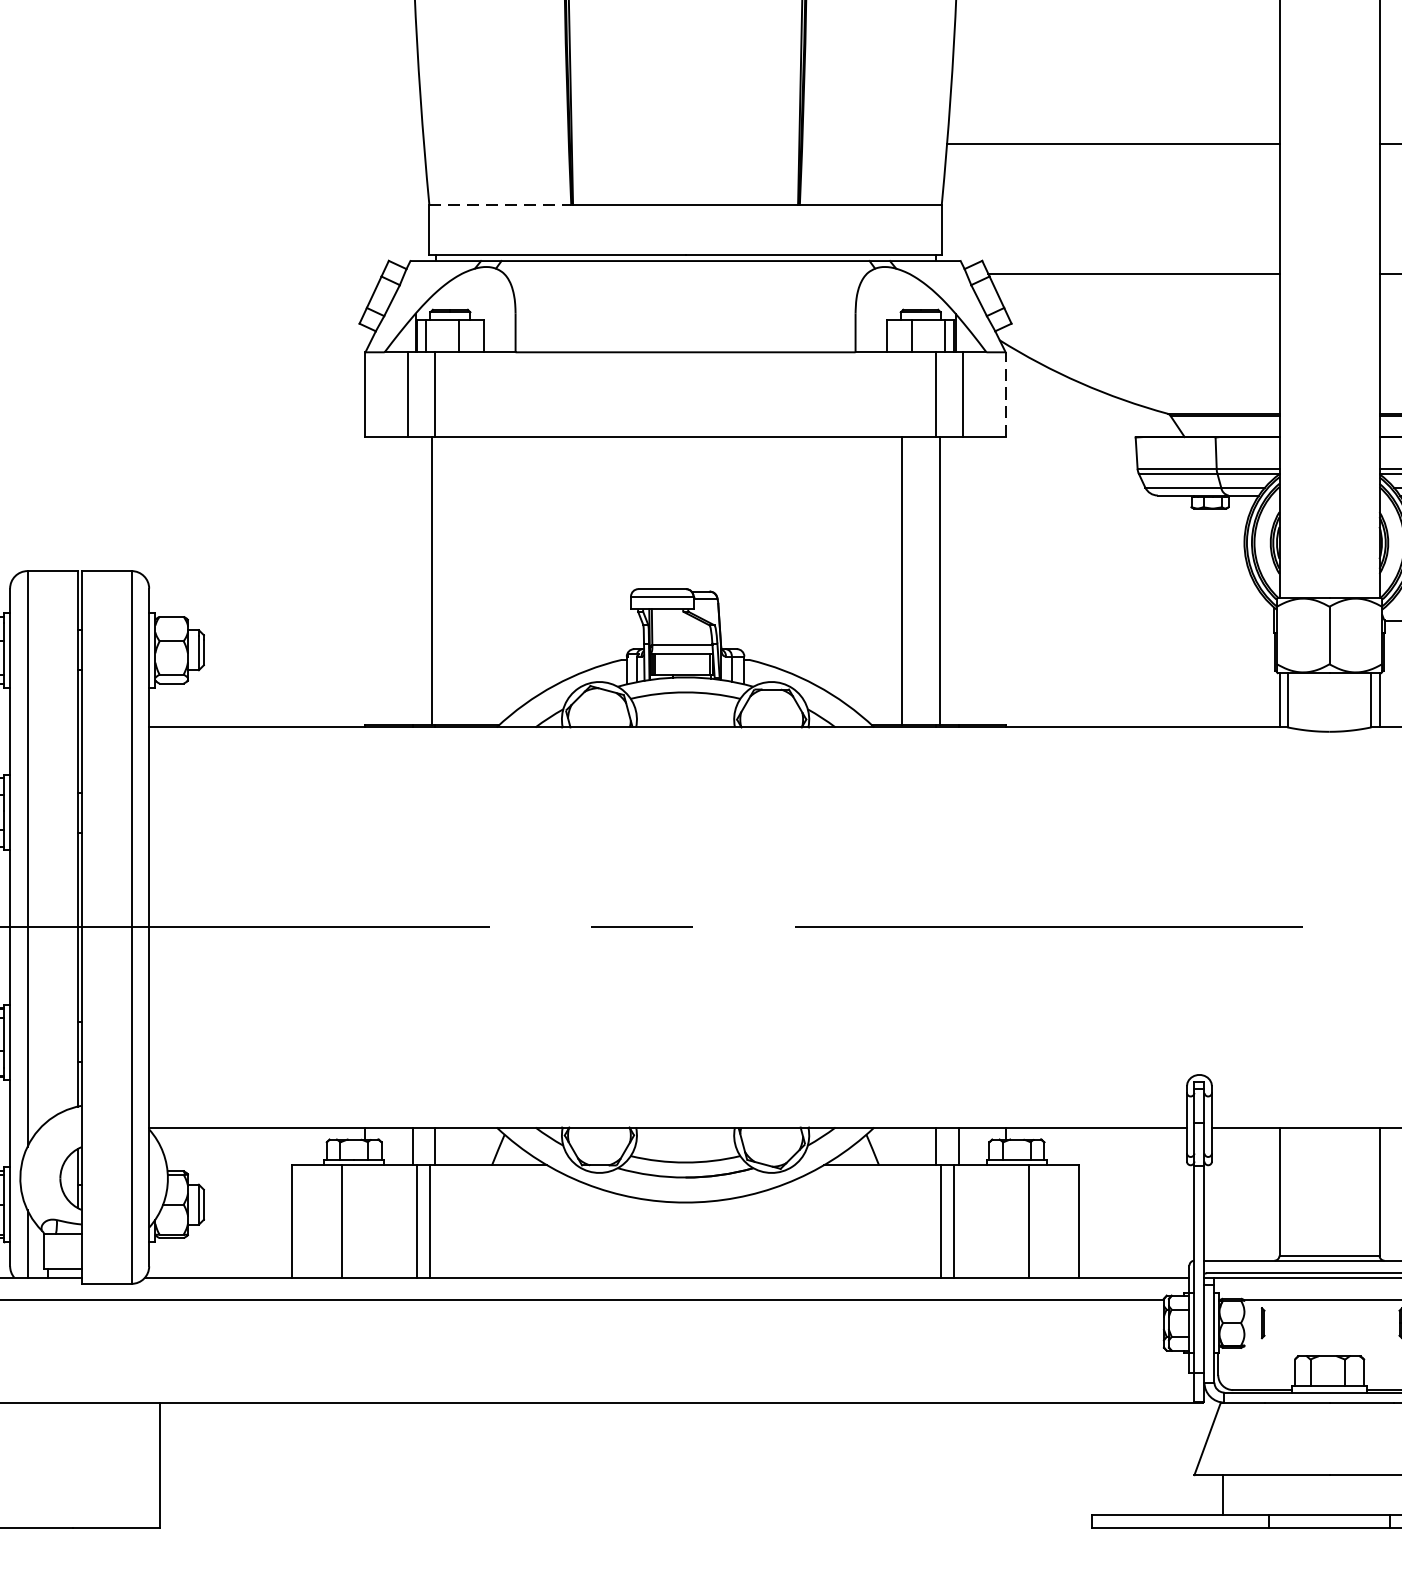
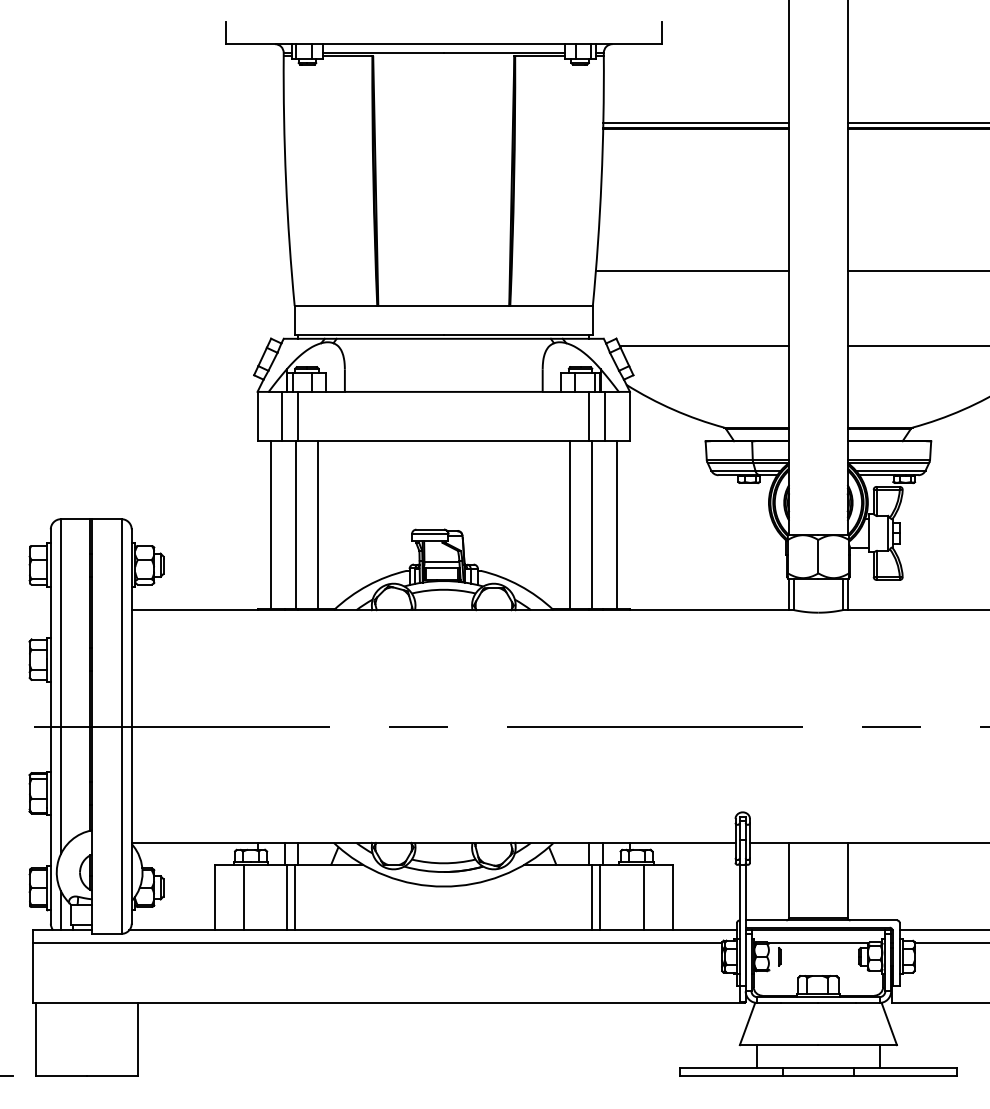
line: (501, 205) -> (336, 306), dashed -> solid
line: (1006, 394) -> (630, 416), dashed -> solid
line: (389, 580) -> (271, 524), added
line: (468, 580) -> (317, 524), added
line: (982, 580) -> (616, 524), added

